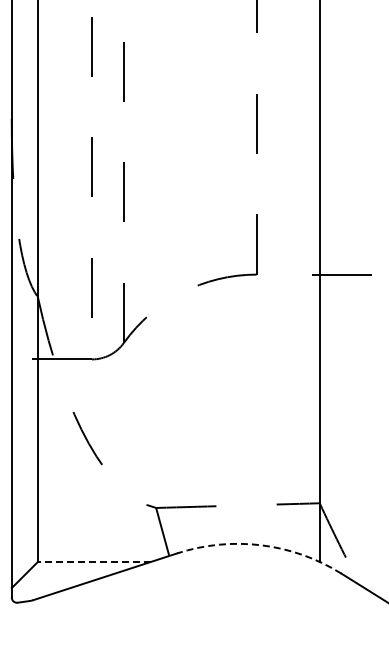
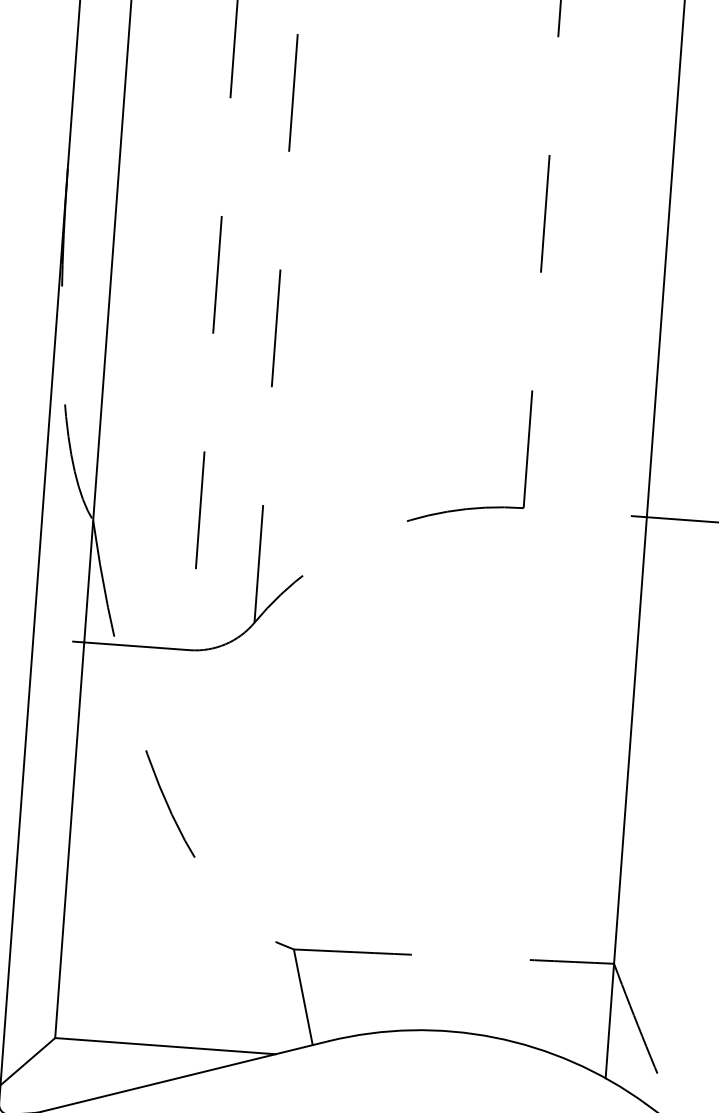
arc: (261, 545) -> (494, 1037), dashed -> solid
line: (93, 562) -> (163, 1046), dashed -> solid

